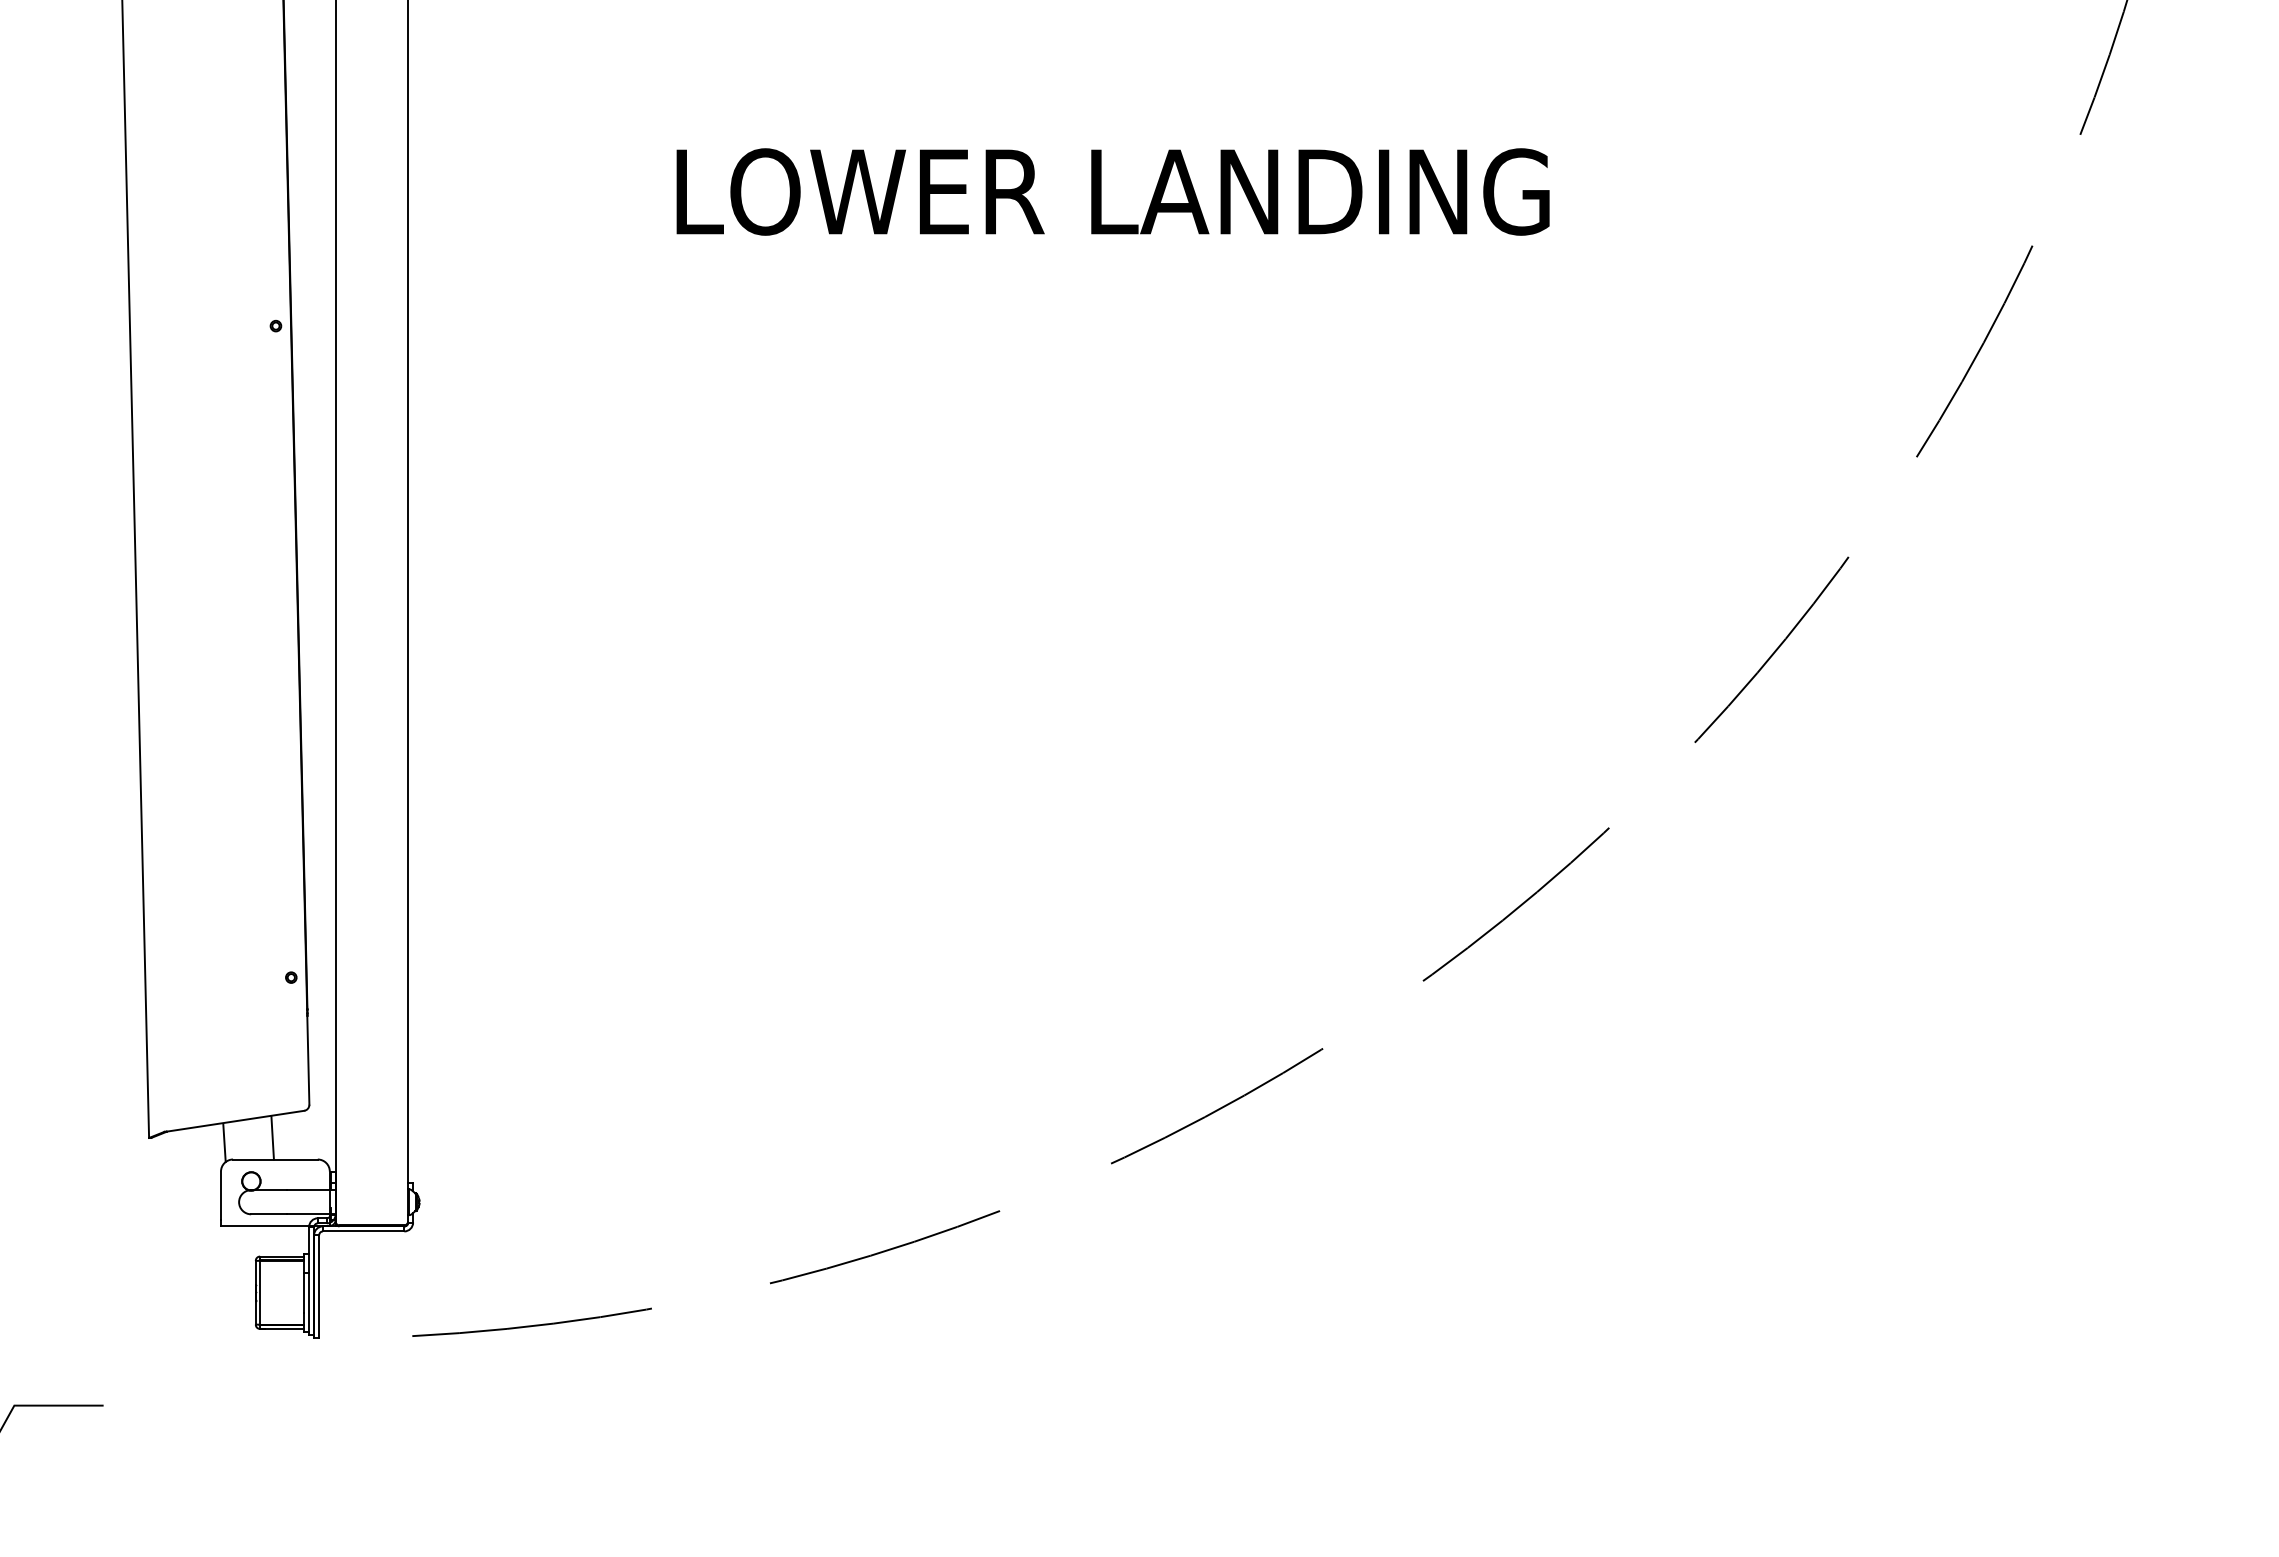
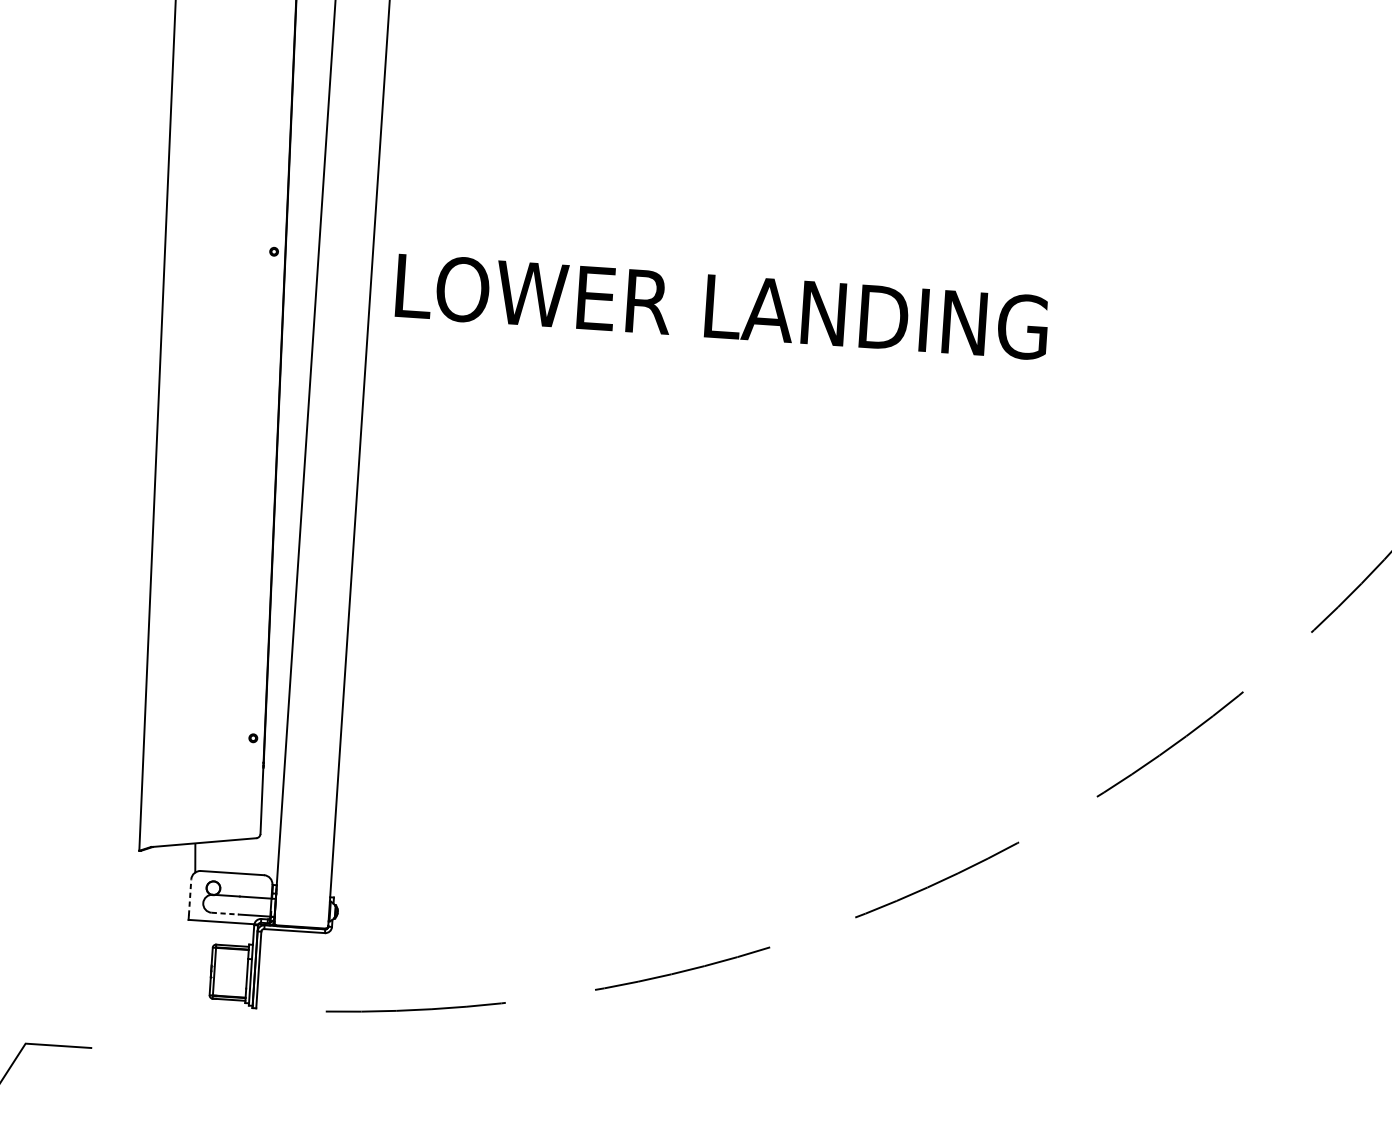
text: (1112, 191) -> (721, 306), moved
line: (272, 1137) -> (231, 856), removed
line: (221, 1195) -> (190, 897), solid -> dashed
line: (269, 1214) -> (225, 913), solid -> dashed

